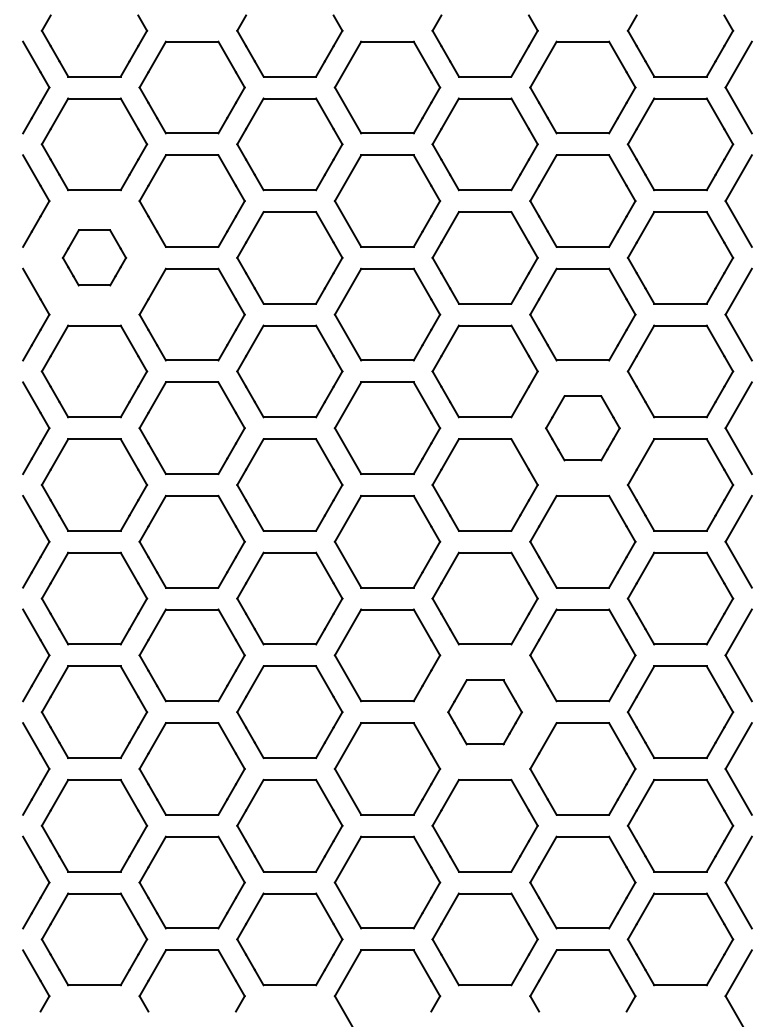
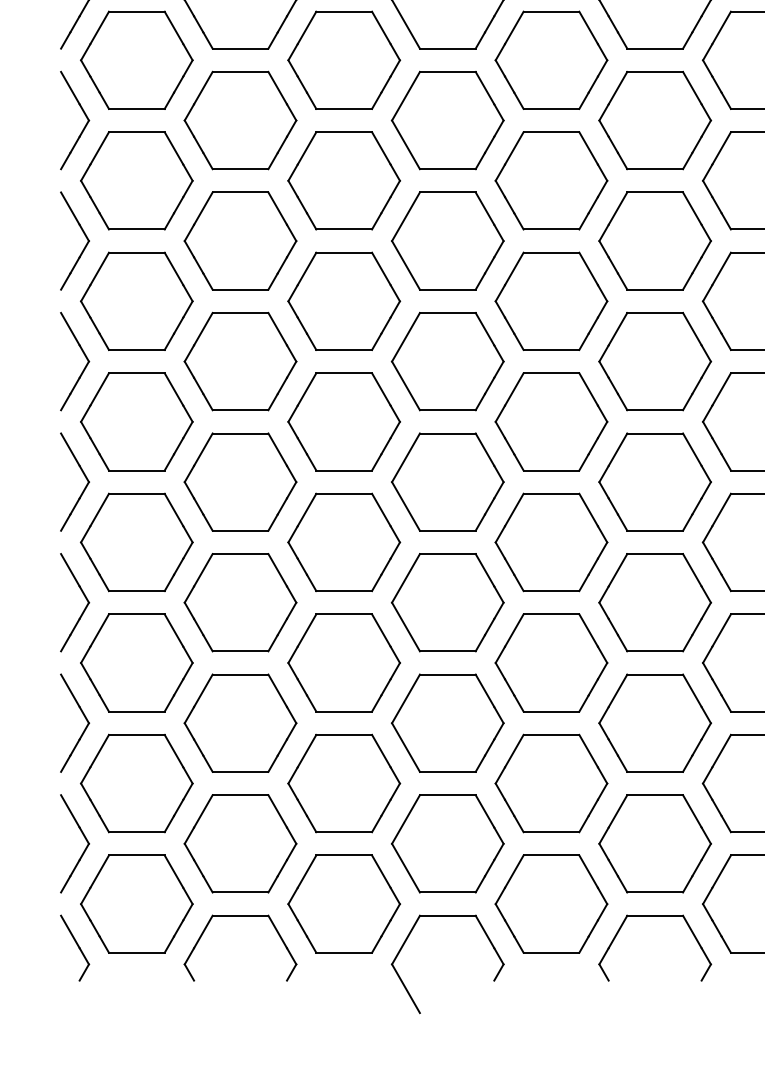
part: (94, 257) -> (136, 180), size x1.67
part: (582, 428) -> (654, 361), size x1.43
part: (484, 712) -> (550, 663), size x1.43

